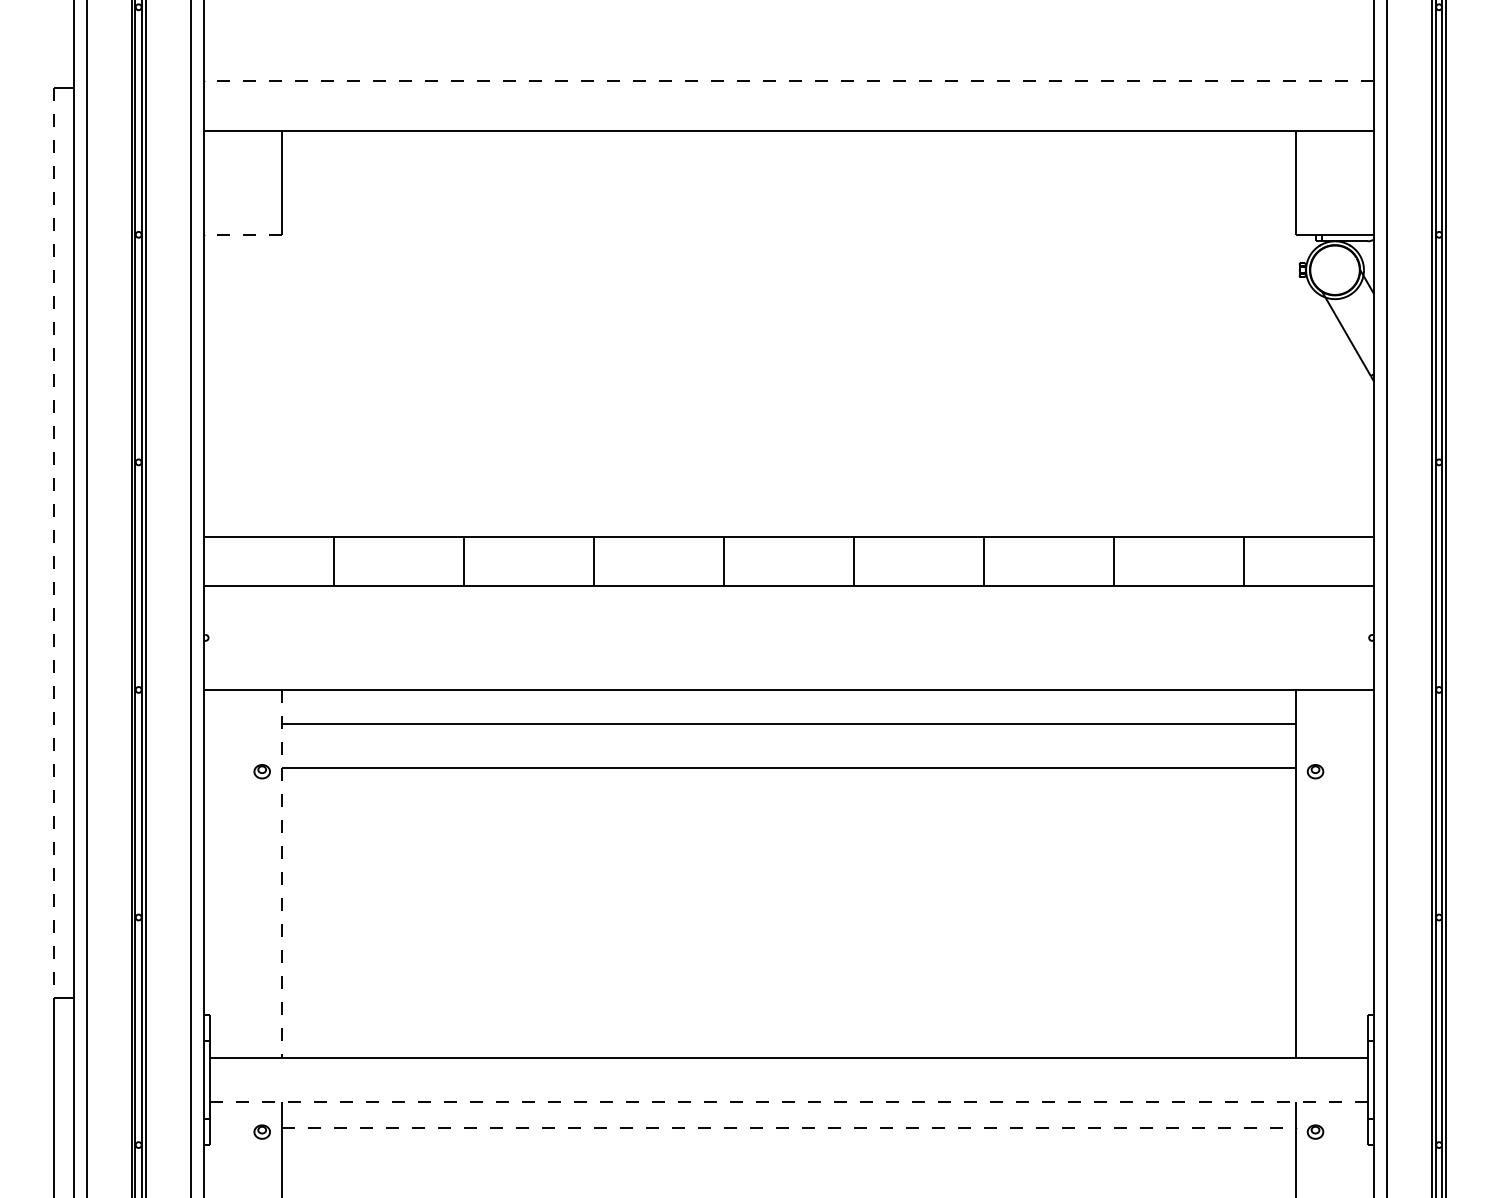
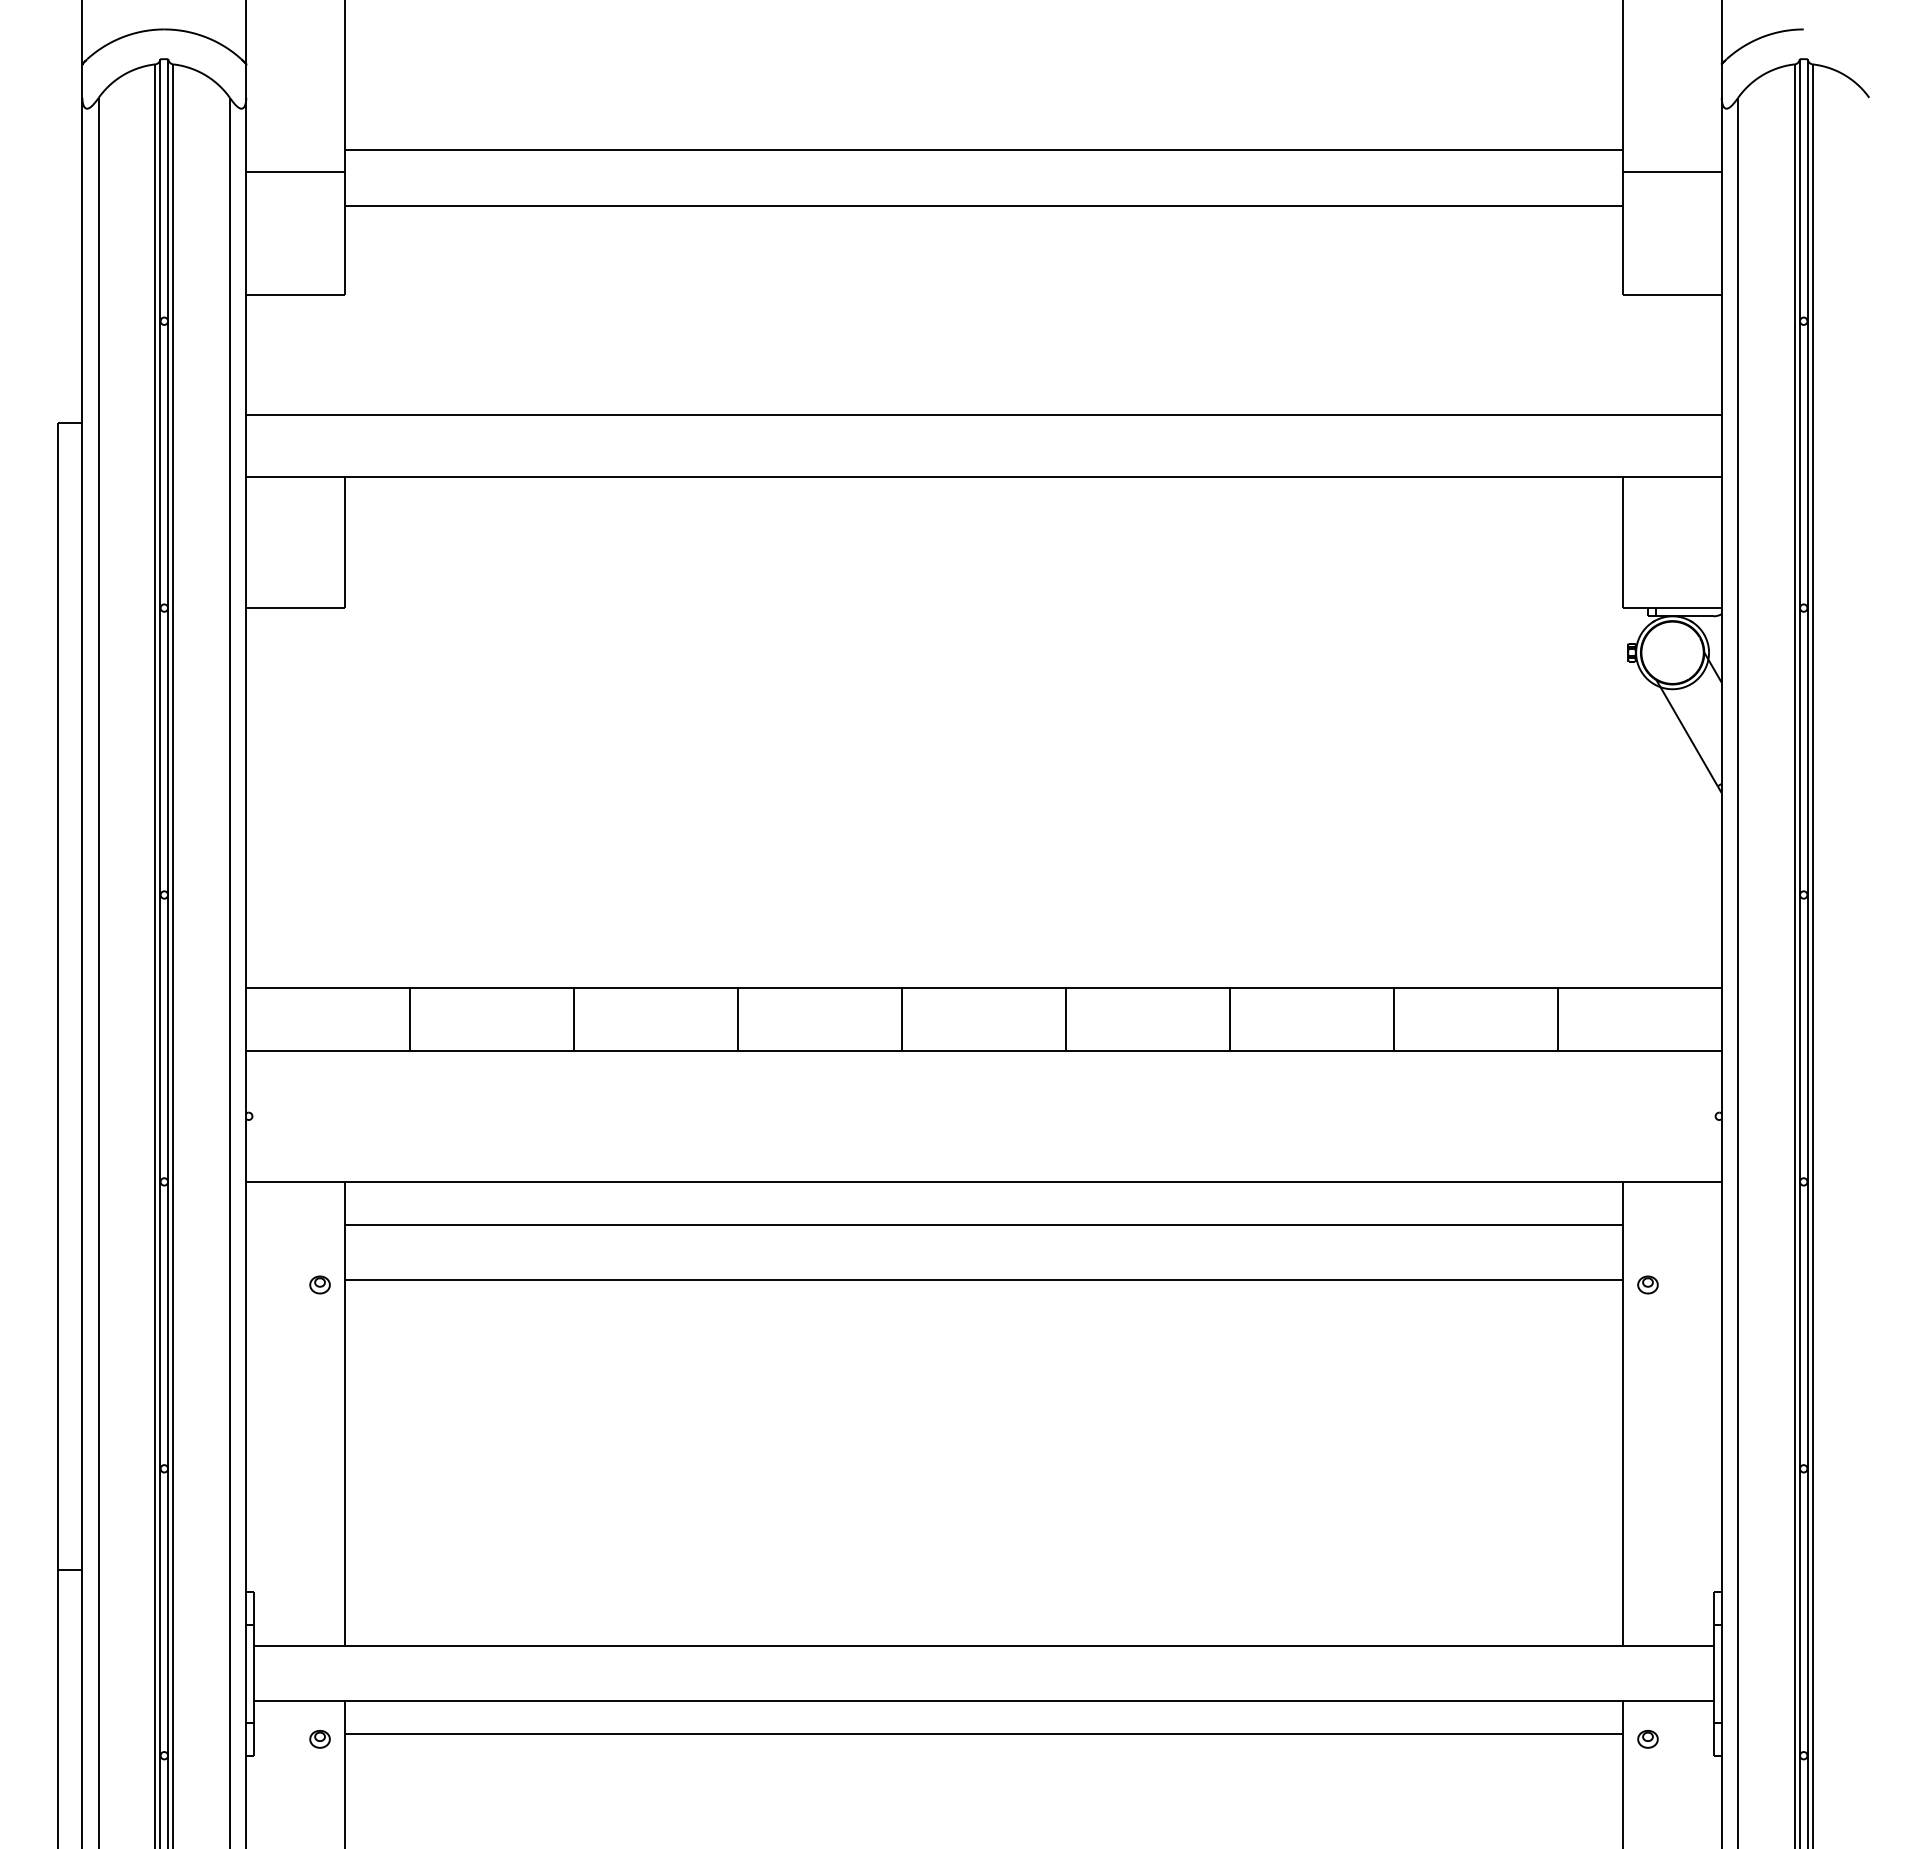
line: (789, 81) -> (984, 414), dashed -> solid
line: (241, 235) -> (294, 608), dashed -> solid
line: (53, 542) -> (57, 996), dashed -> solid
line: (281, 874) -> (344, 1414), dashed -> solid
line: (789, 1102) -> (984, 1701), dashed -> solid
line: (789, 1128) -> (984, 1734), dashed -> solid

